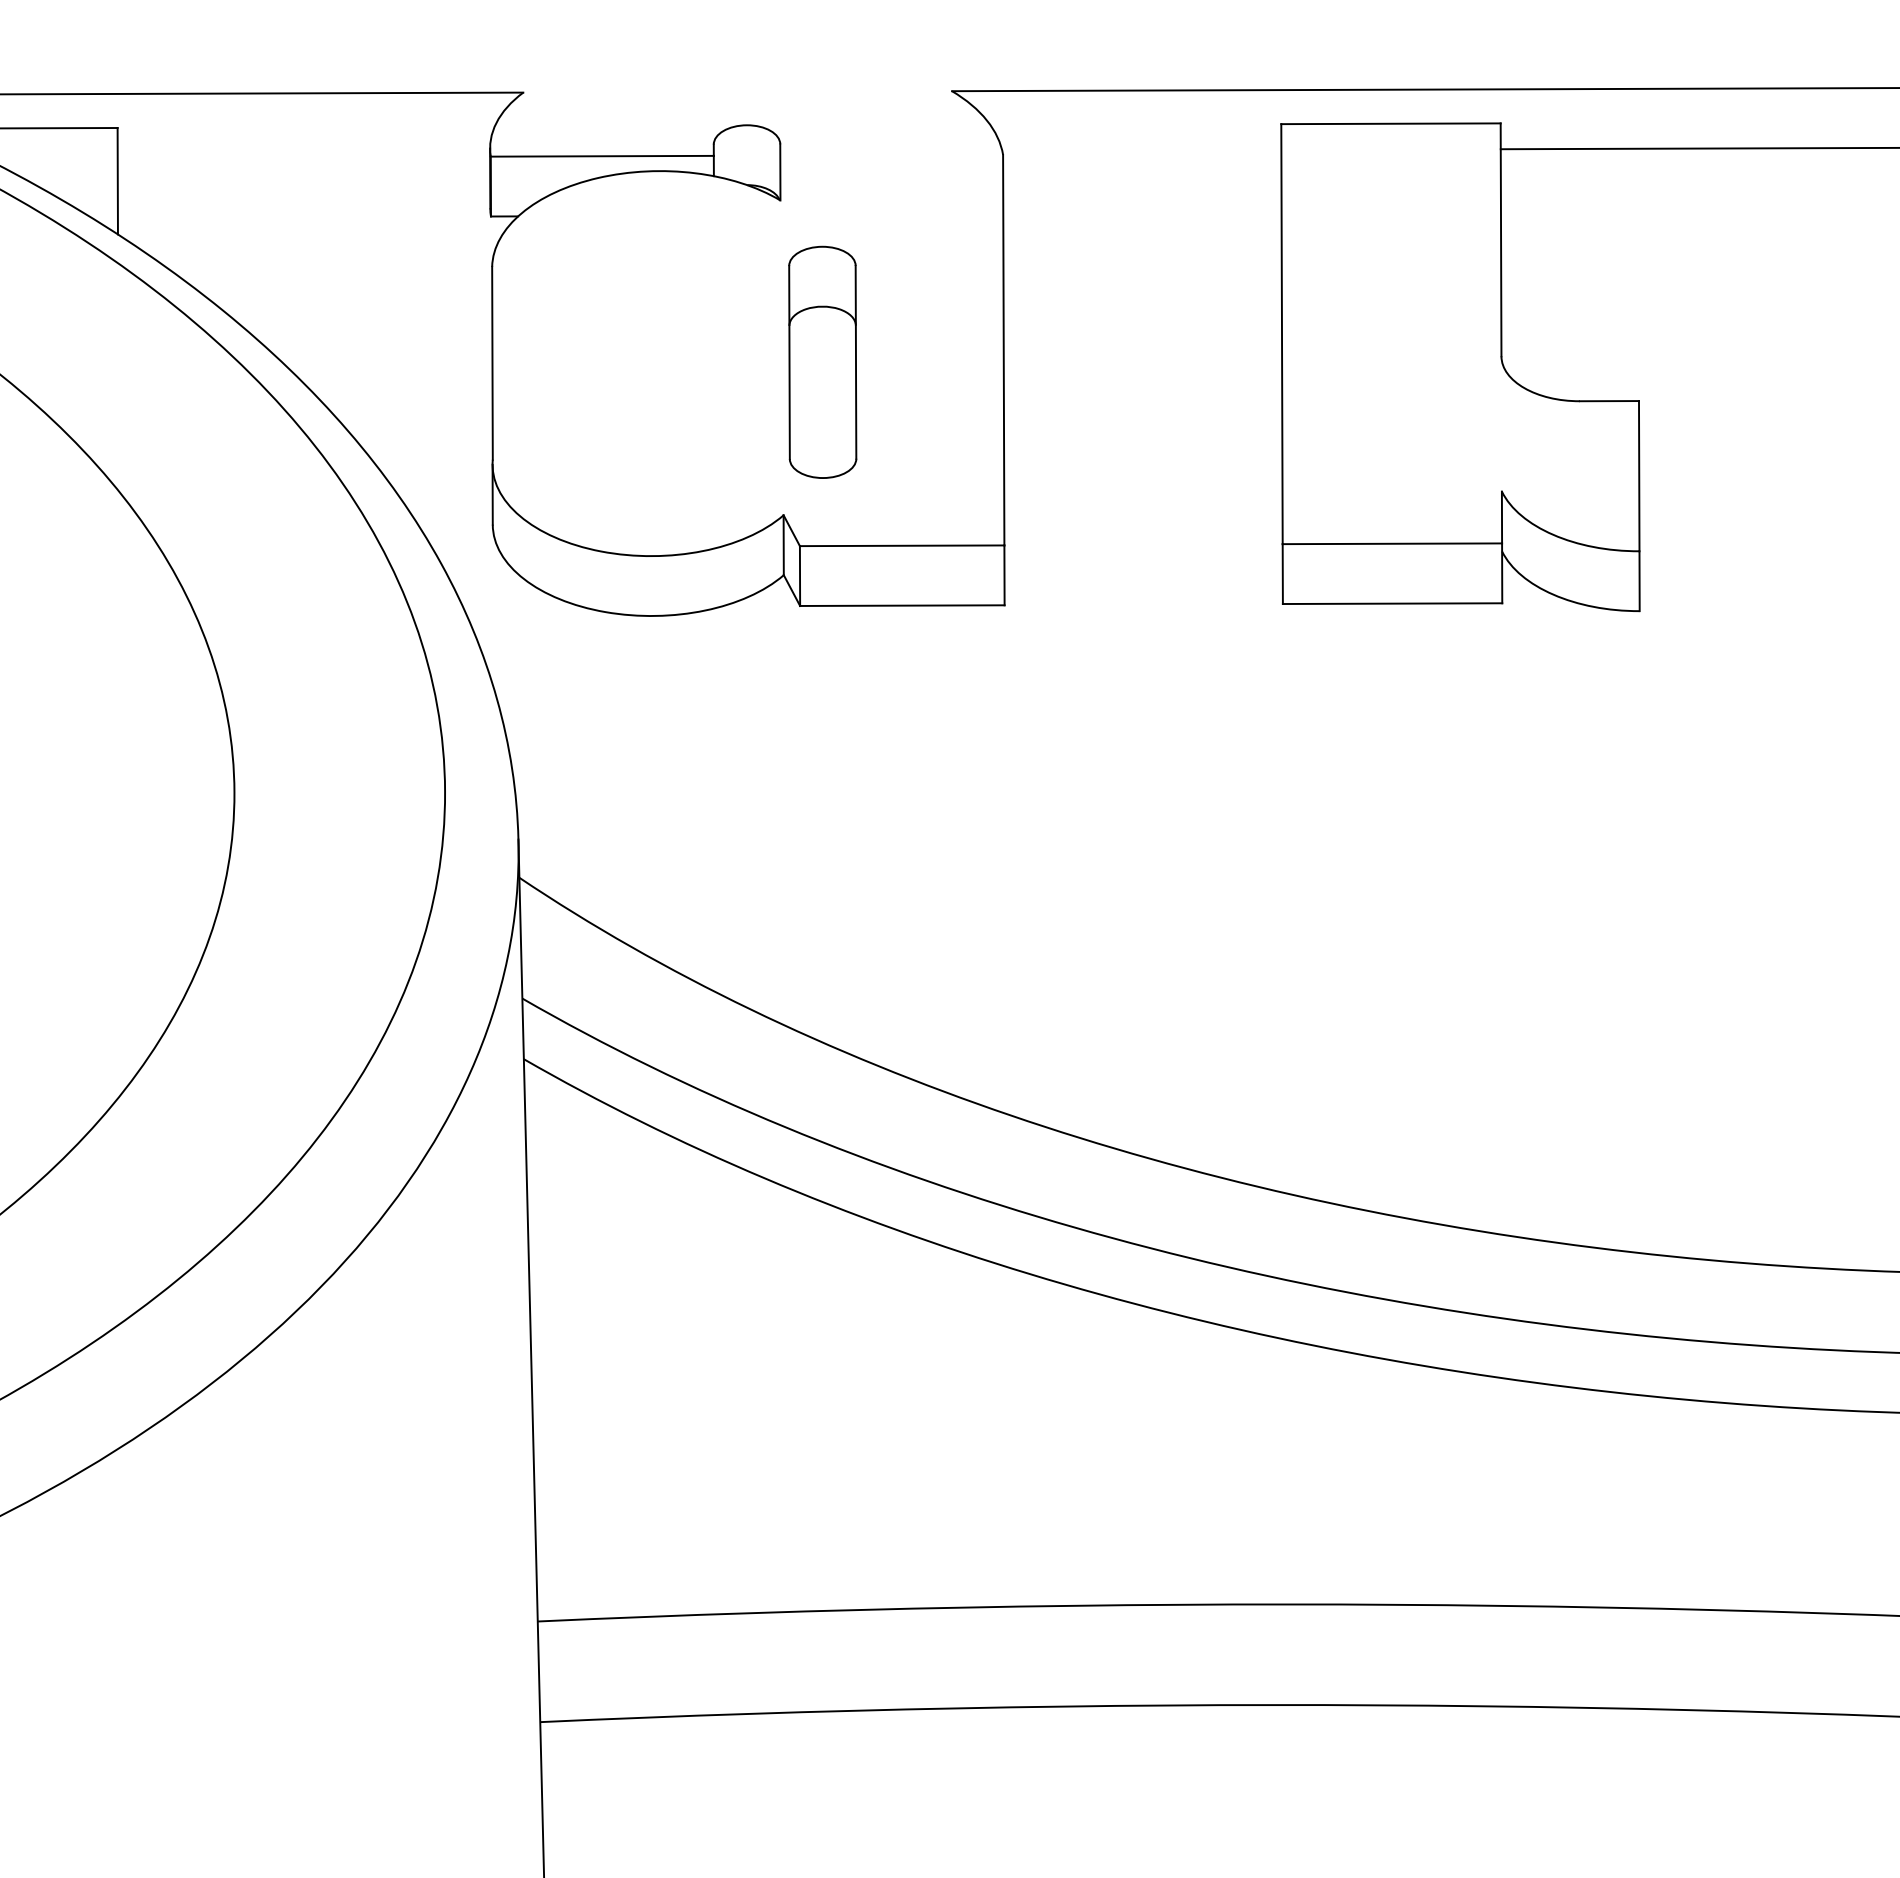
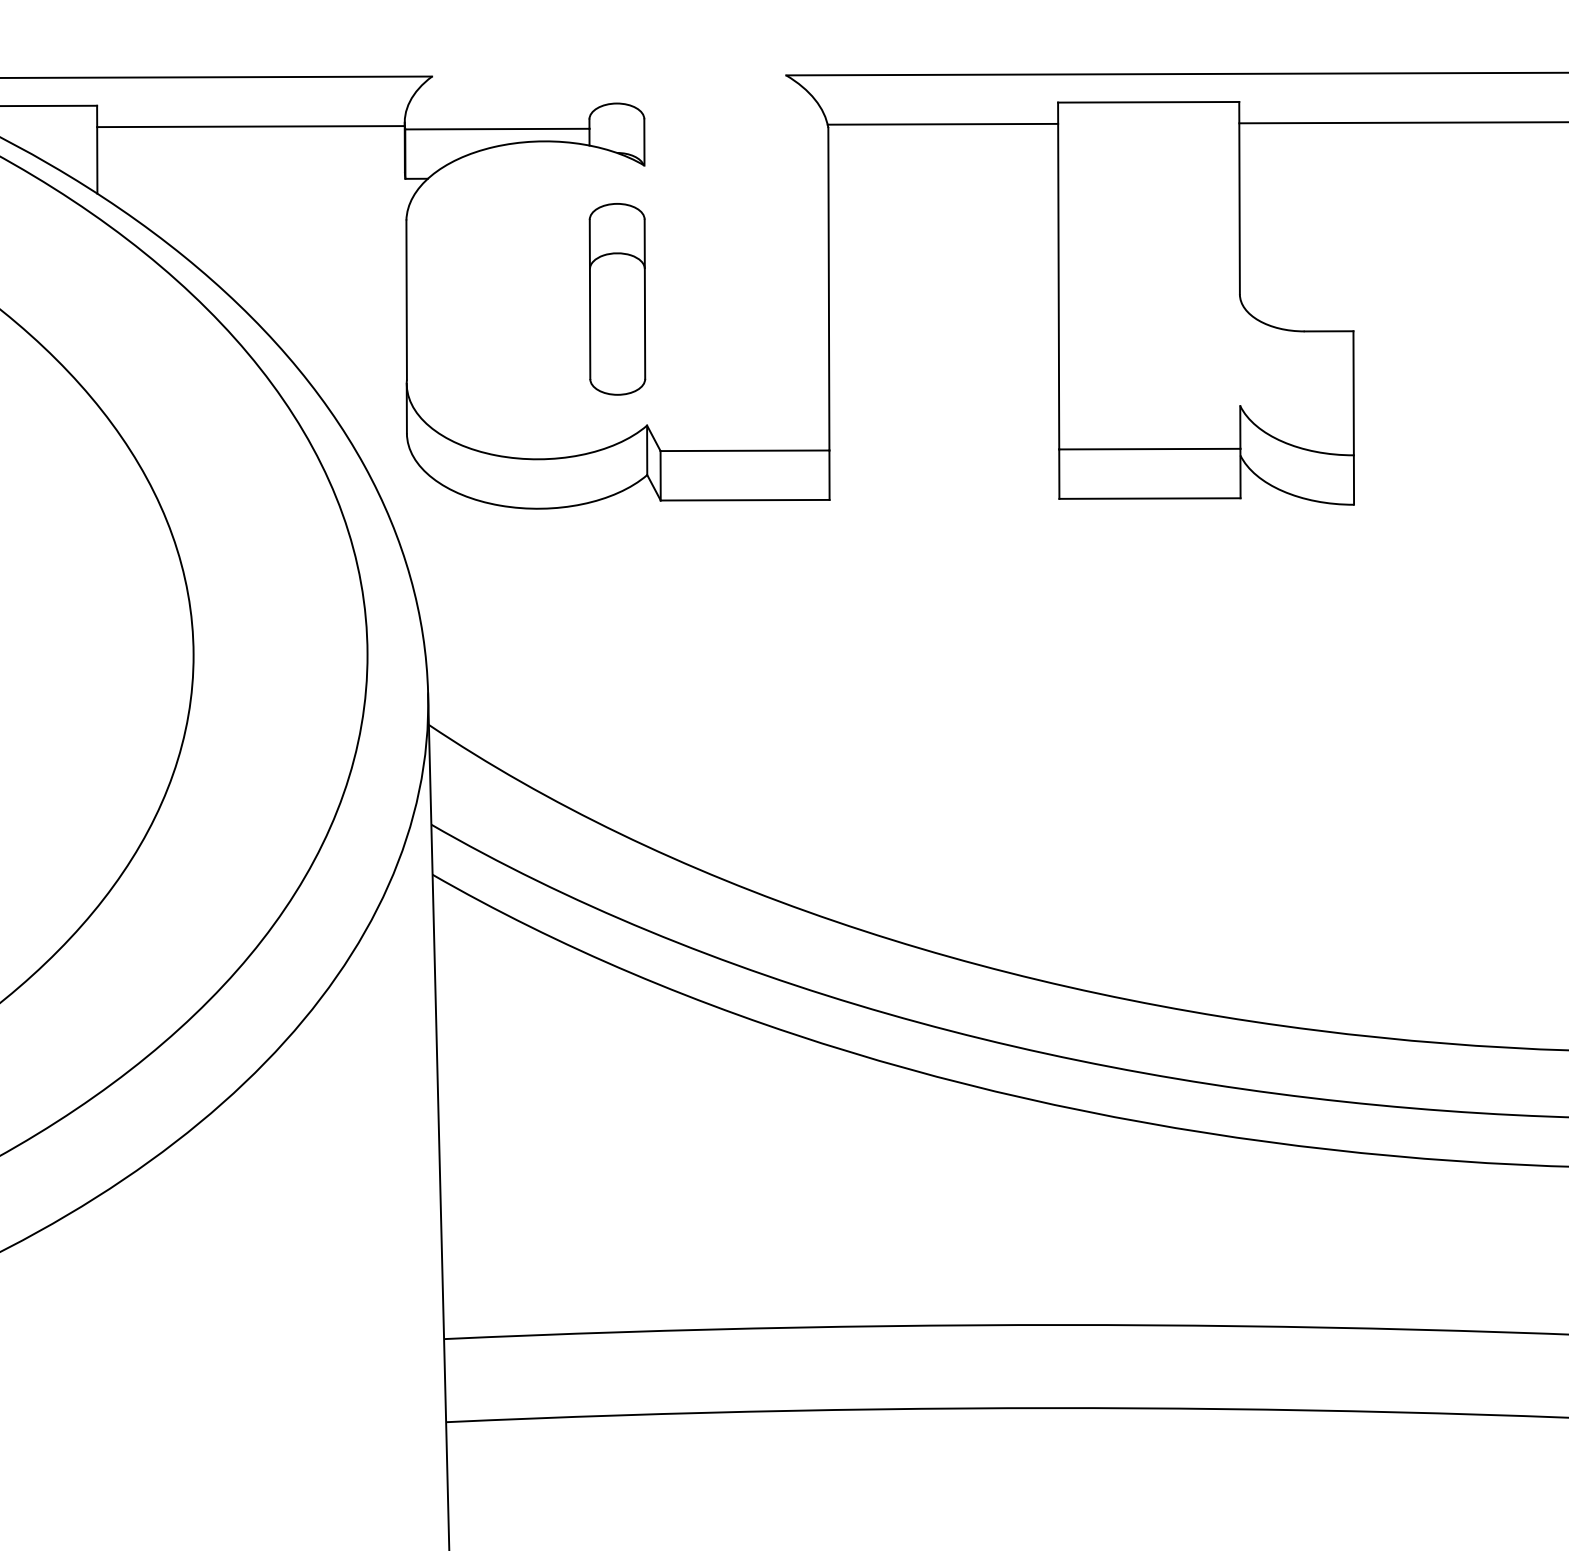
line: (1141, 149) -> (942, 123), added
line: (303, 152) -> (250, 126), added
part: (822, 361) -> (617, 298), moved

